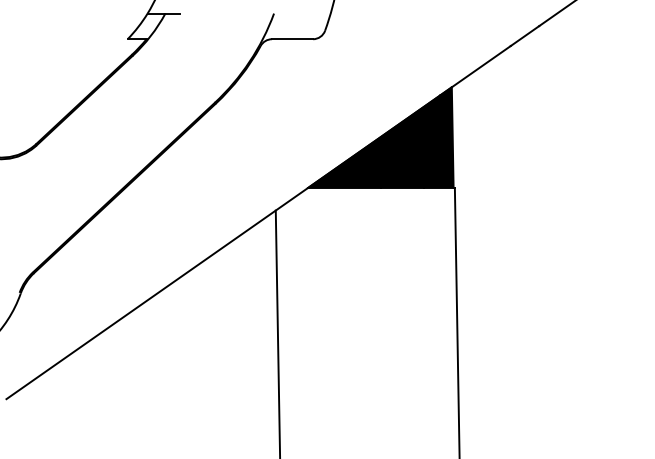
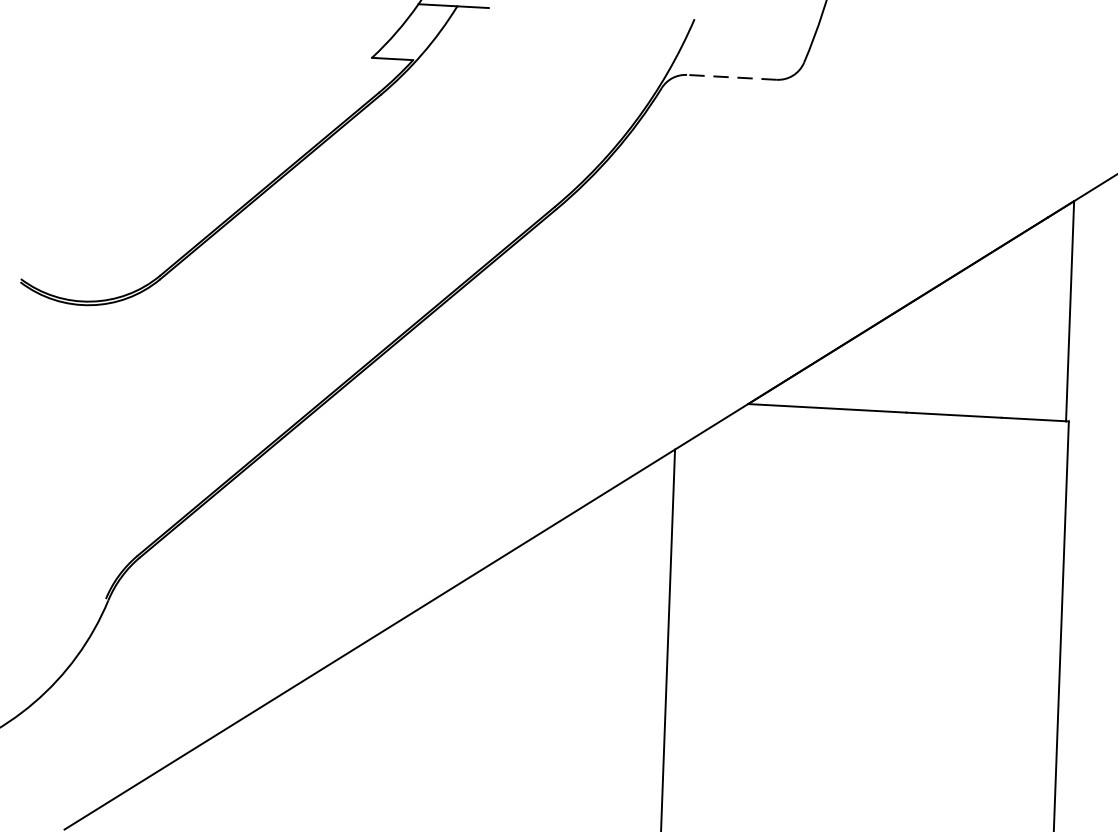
line: (292, 39) -> (731, 77), solid -> dashed
fill: (380, 137) -> (912, 302), removed

